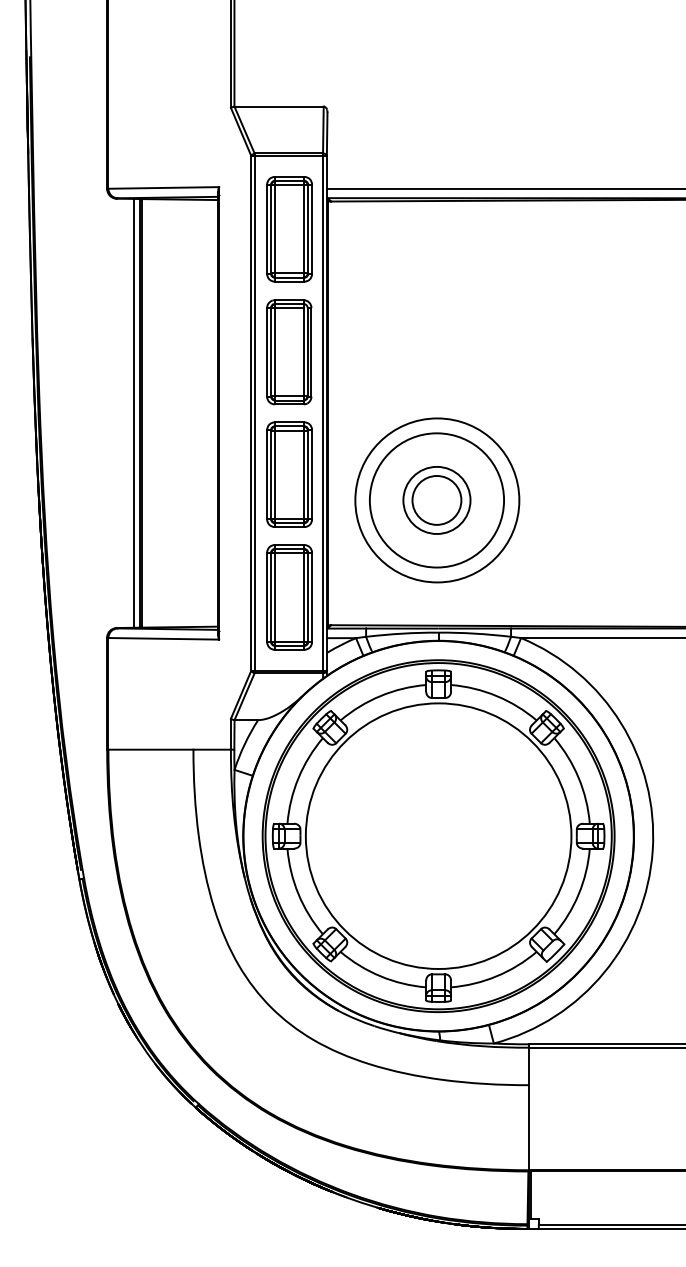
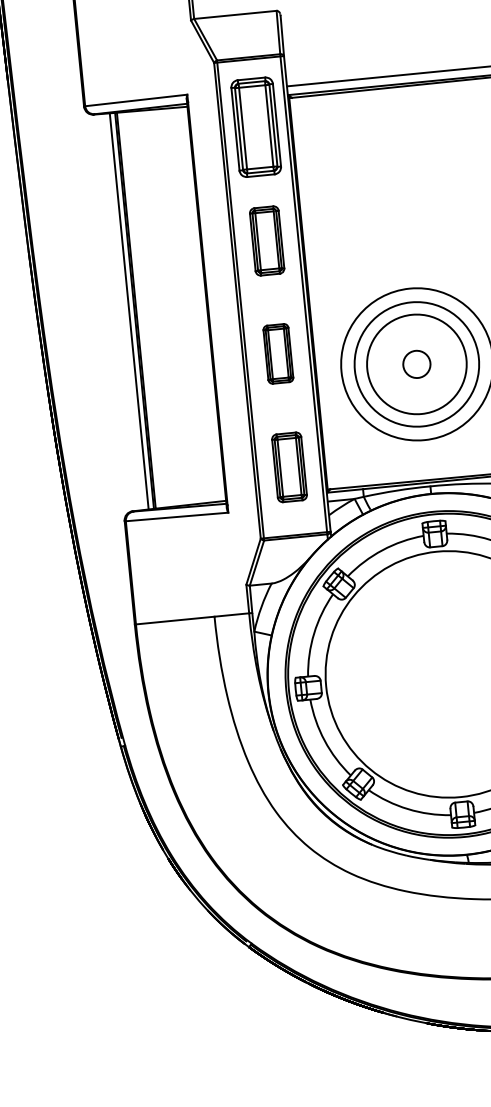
part: (289, 352) -> (267, 241), size x0.7
part: (289, 474) -> (278, 353), size x0.6
circle: (436, 499) -> (416, 363), size x1.6
circle: (436, 500) -> (416, 364), size x0.6
part: (289, 597) -> (289, 467), size x0.7

